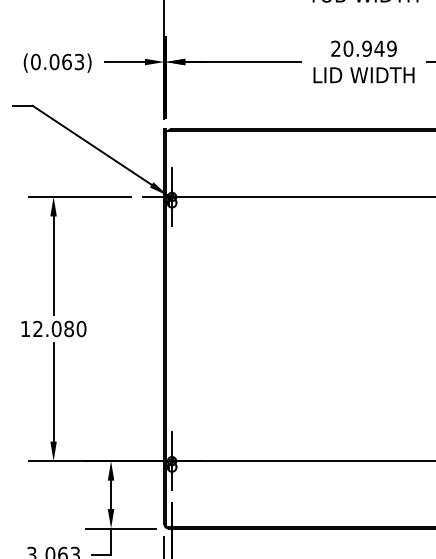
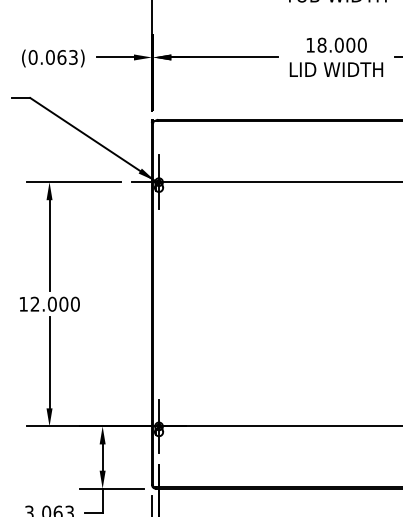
text: (364, 47) -> (336, 44), 20.949 -> 18.000
text: (68, 329) -> (63, 304), 12.080 -> 12.000

